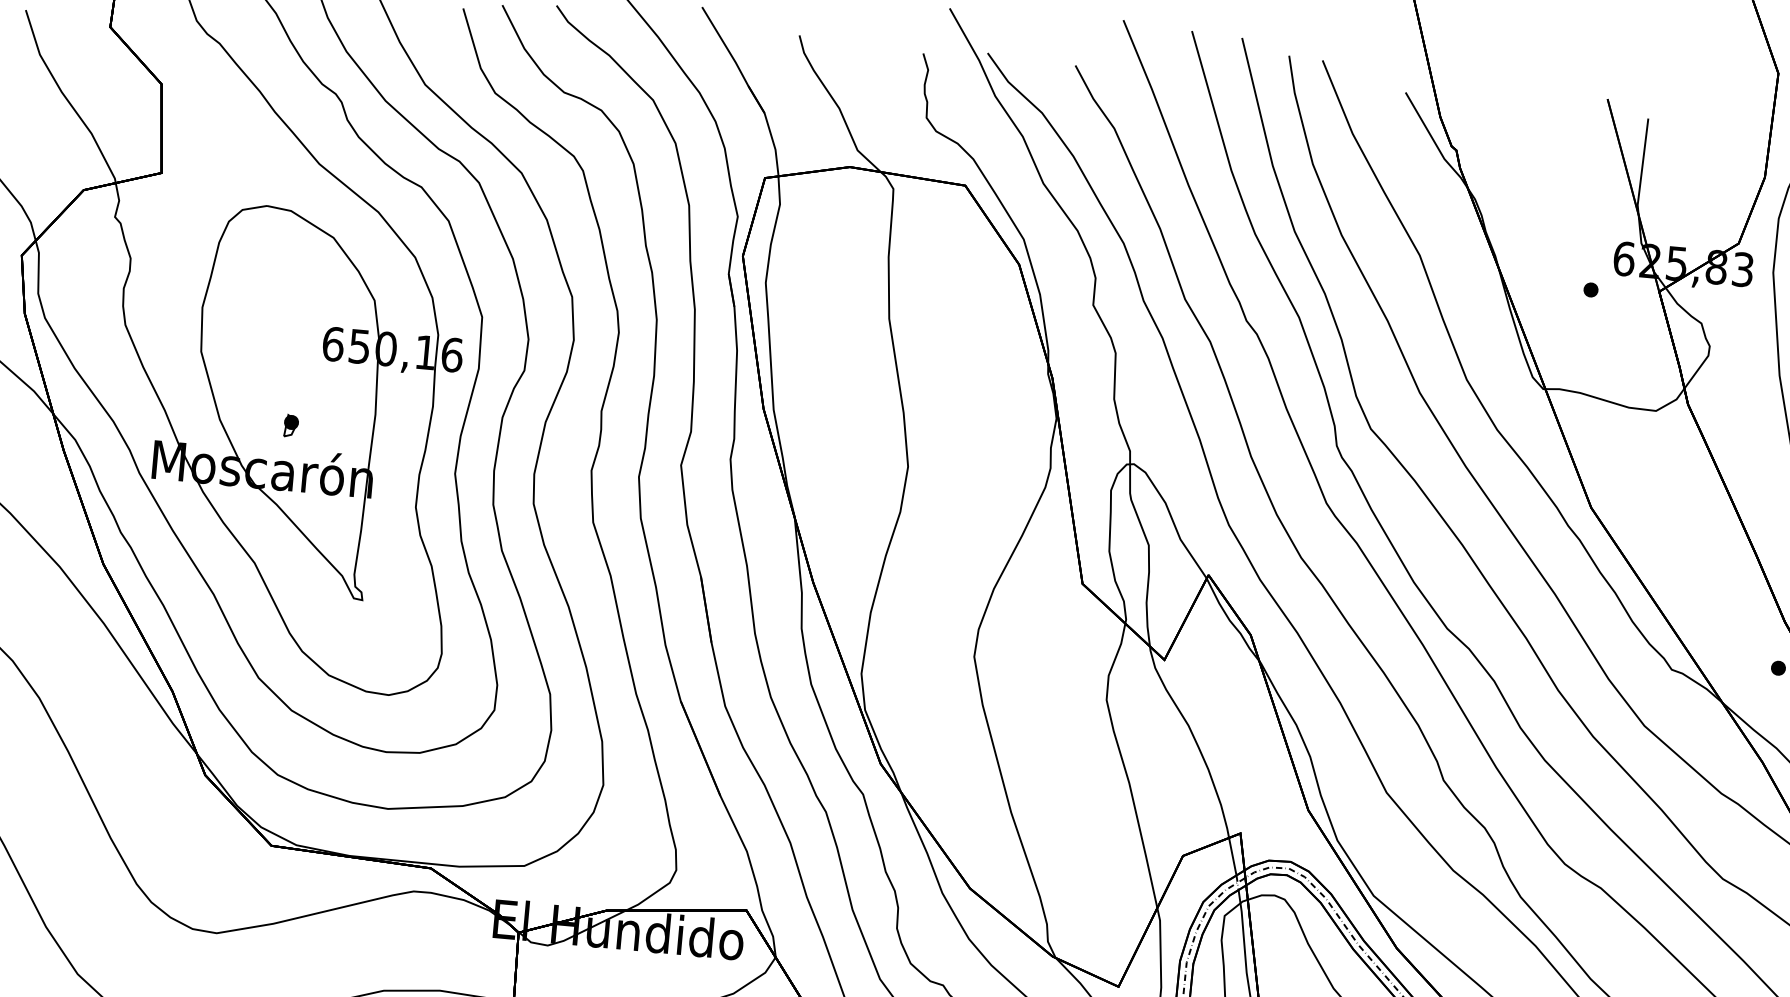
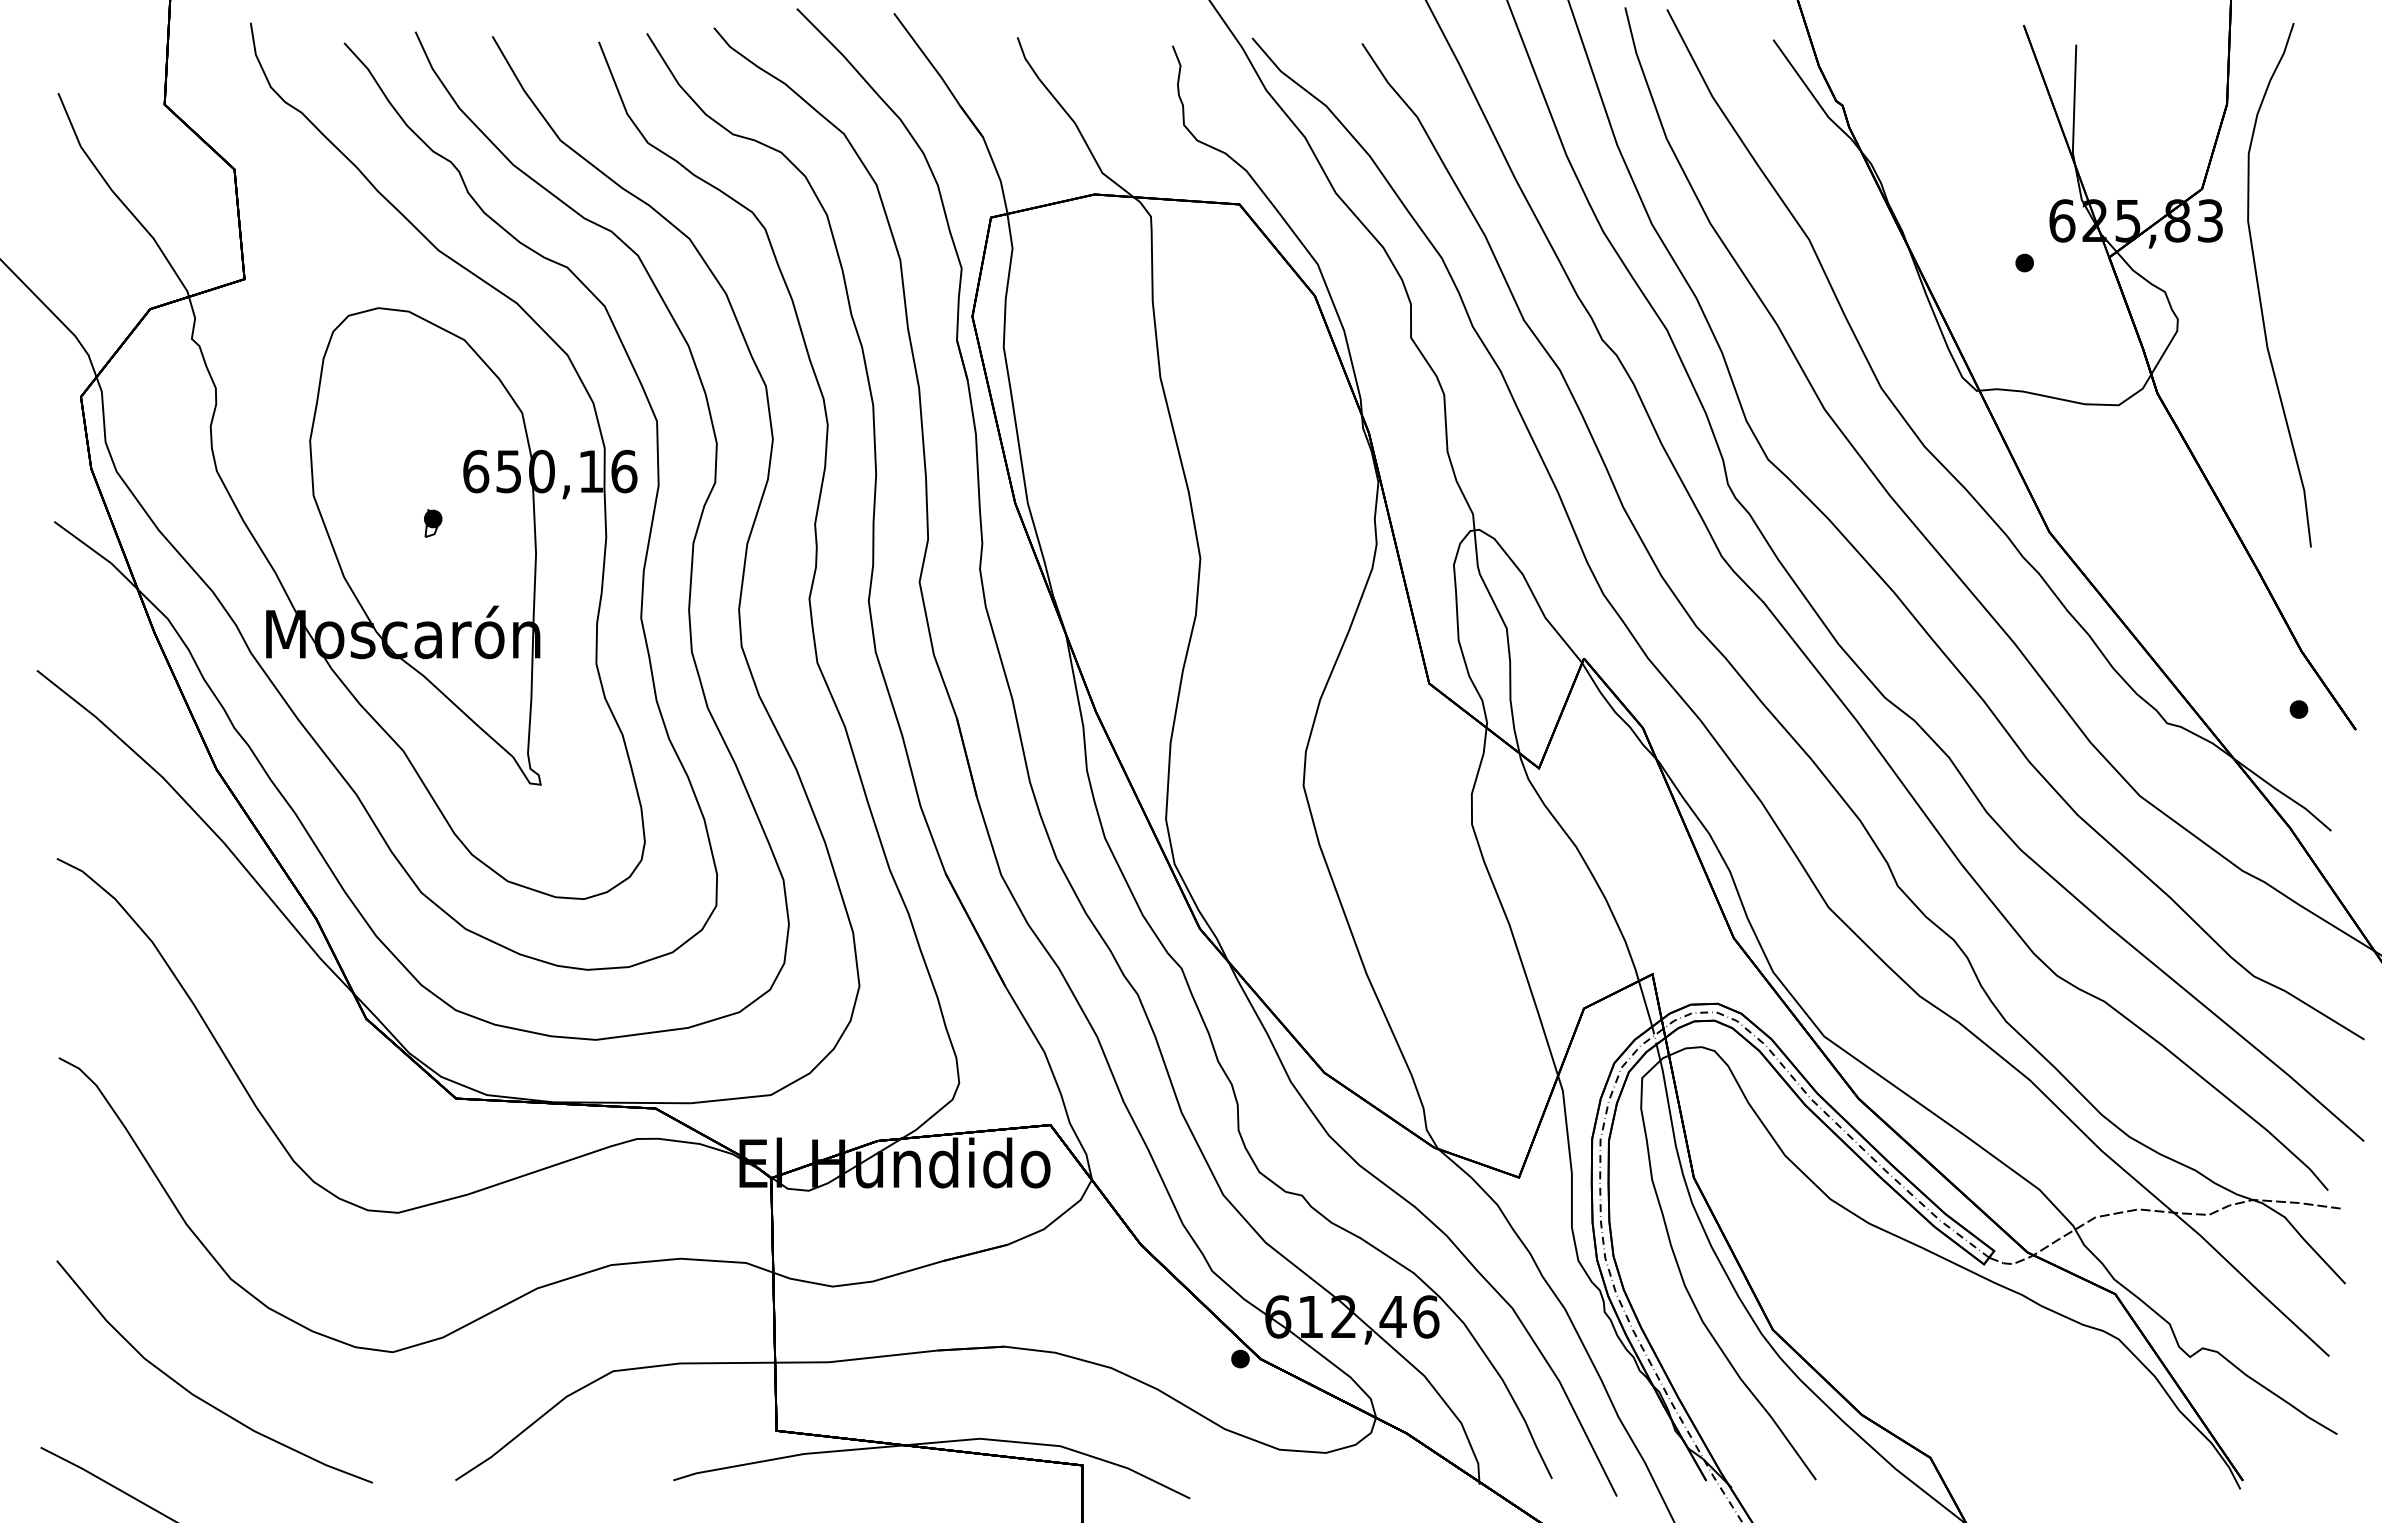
part: (291, 426) -> (433, 523), moved

